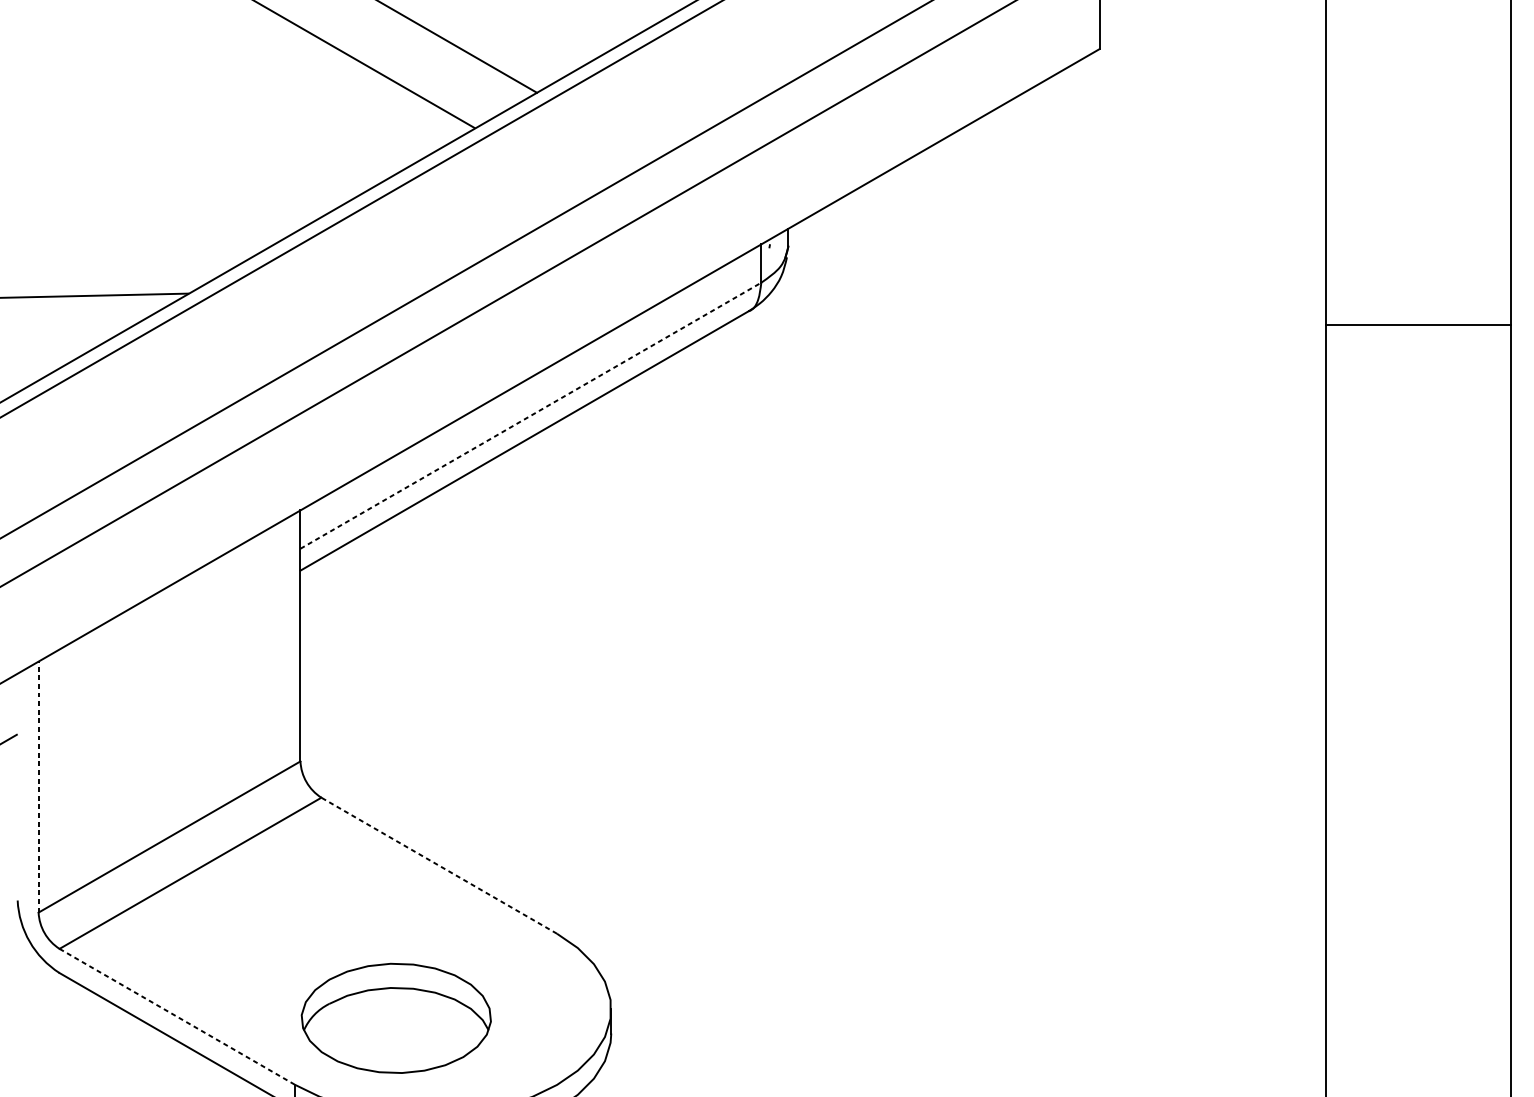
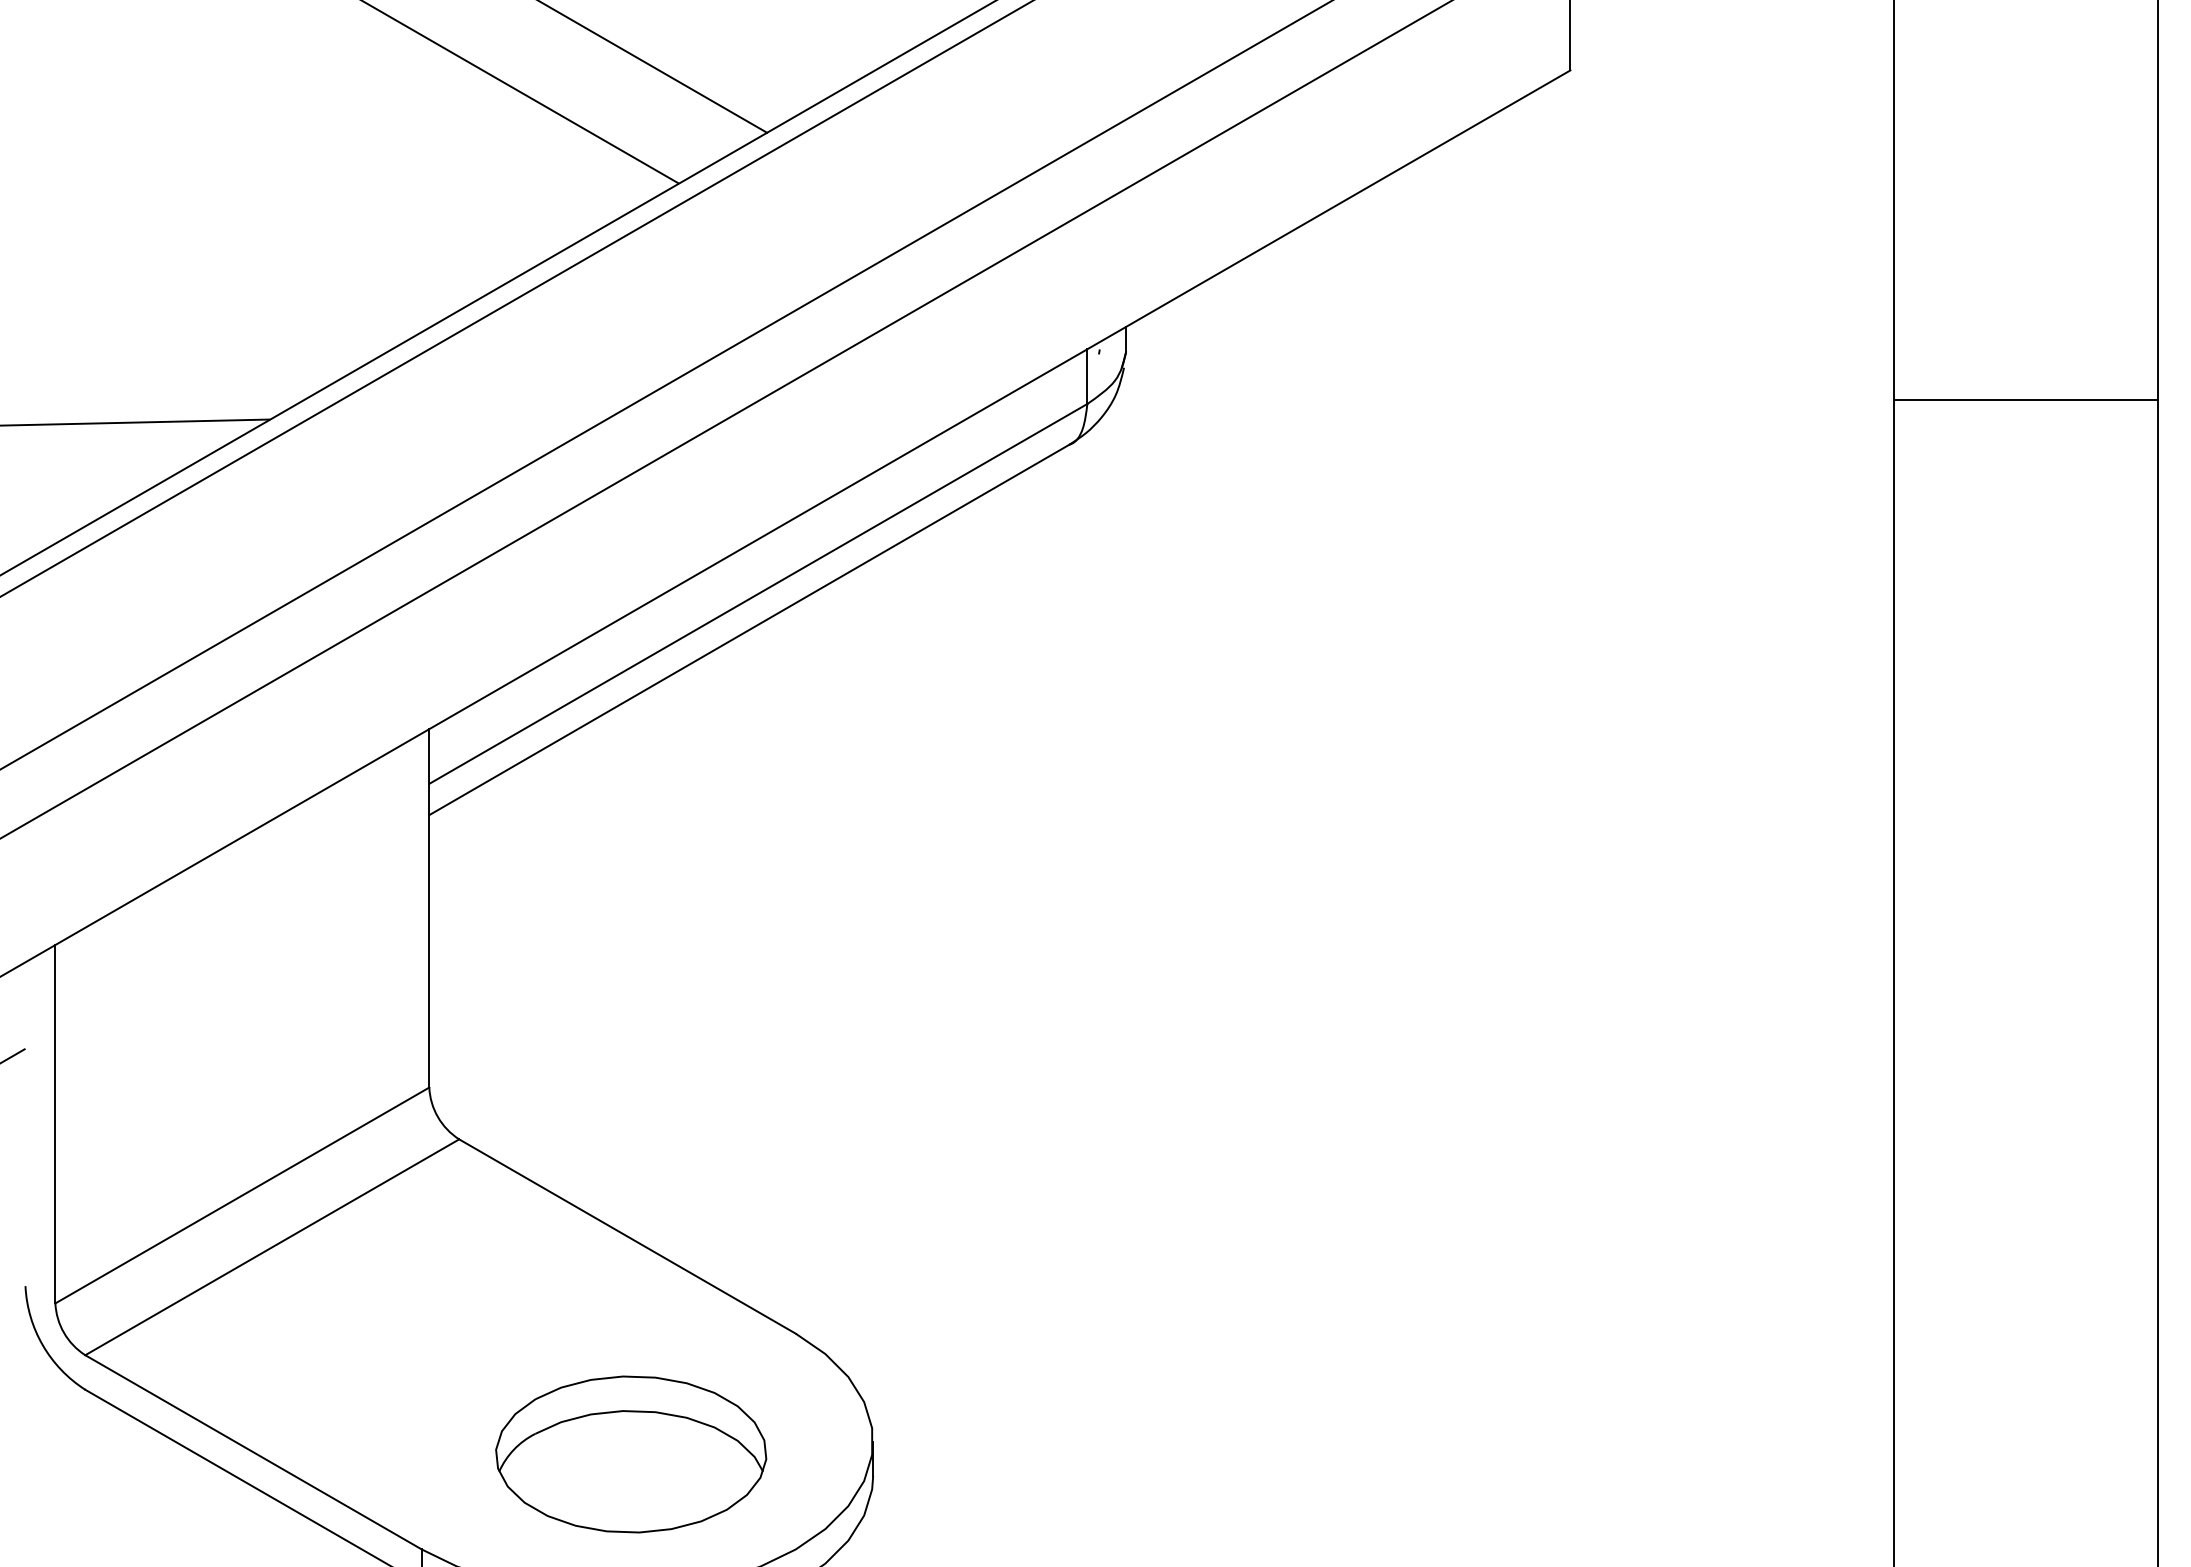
line: (1418, 324) -> (2025, 399), moved
line: (530, 415) -> (758, 593), dashed -> solid
line: (38, 786) -> (55, 1123), dashed -> solid
line: (439, 865) -> (627, 1236), dashed -> solid
line: (178, 1017) -> (254, 1452), dashed -> solid
part: (396, 1018) -> (631, 1454), moved

